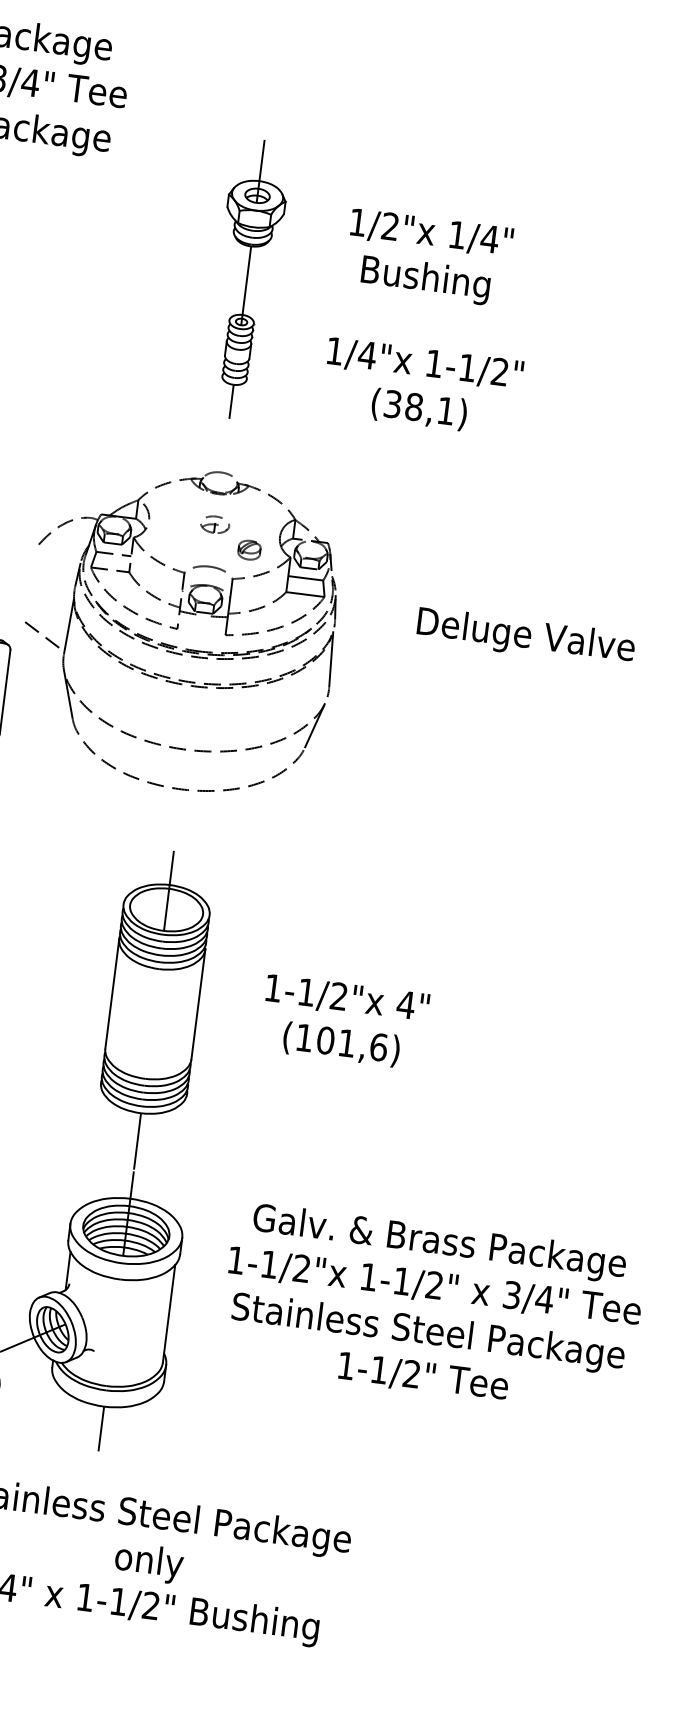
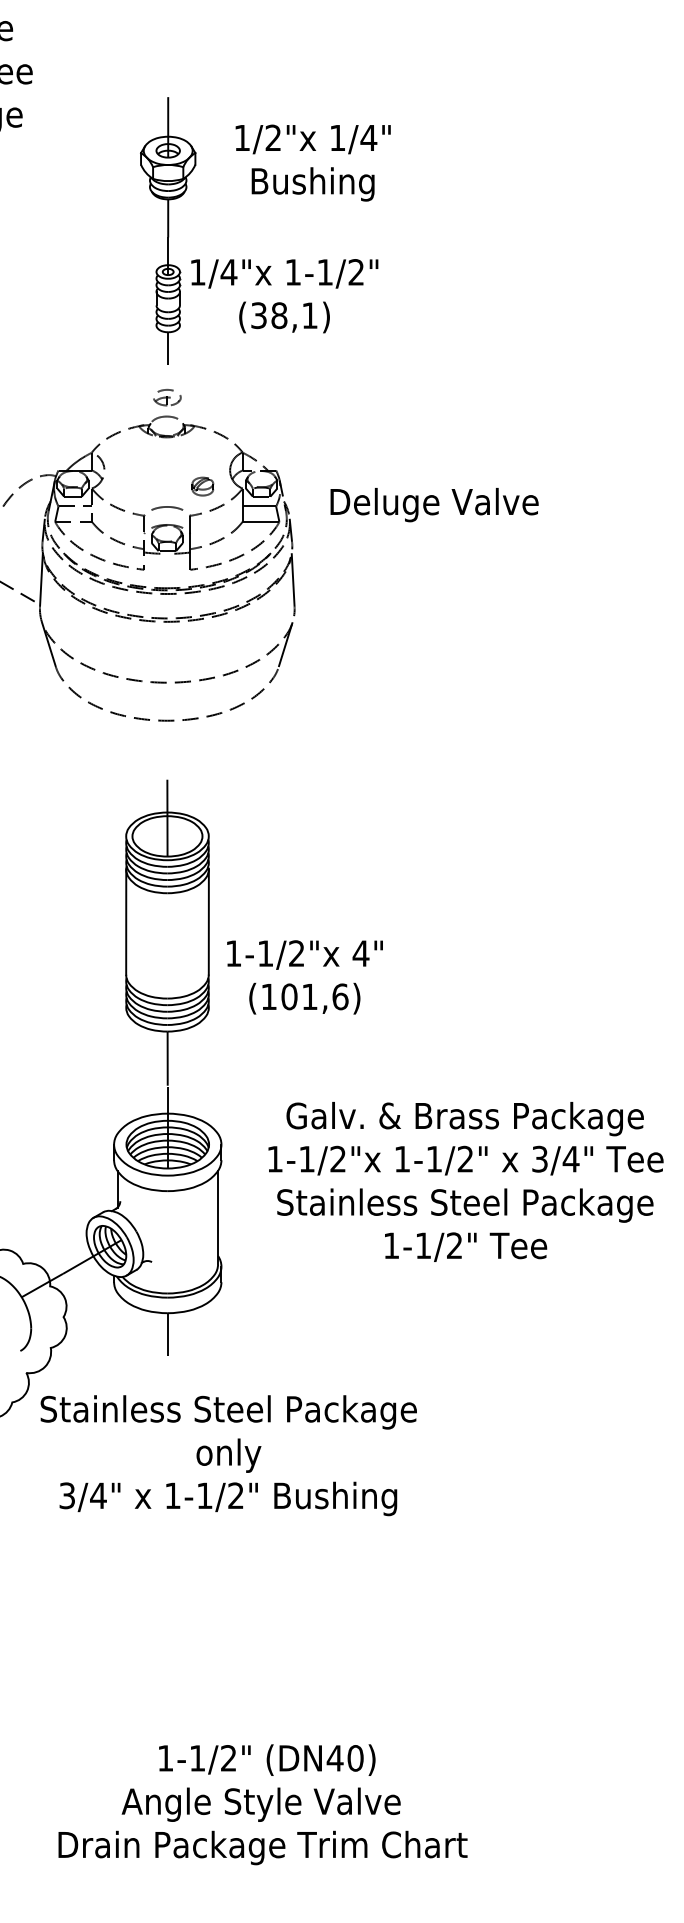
text: (427, 257) -> (312, 162), moved
text: (422, 387) -> (284, 296), moved
part: (215, 524) -> (167, 397), moved
text: (525, 637) -> (434, 505), moved
text: (343, 1022) -> (304, 977), moved

